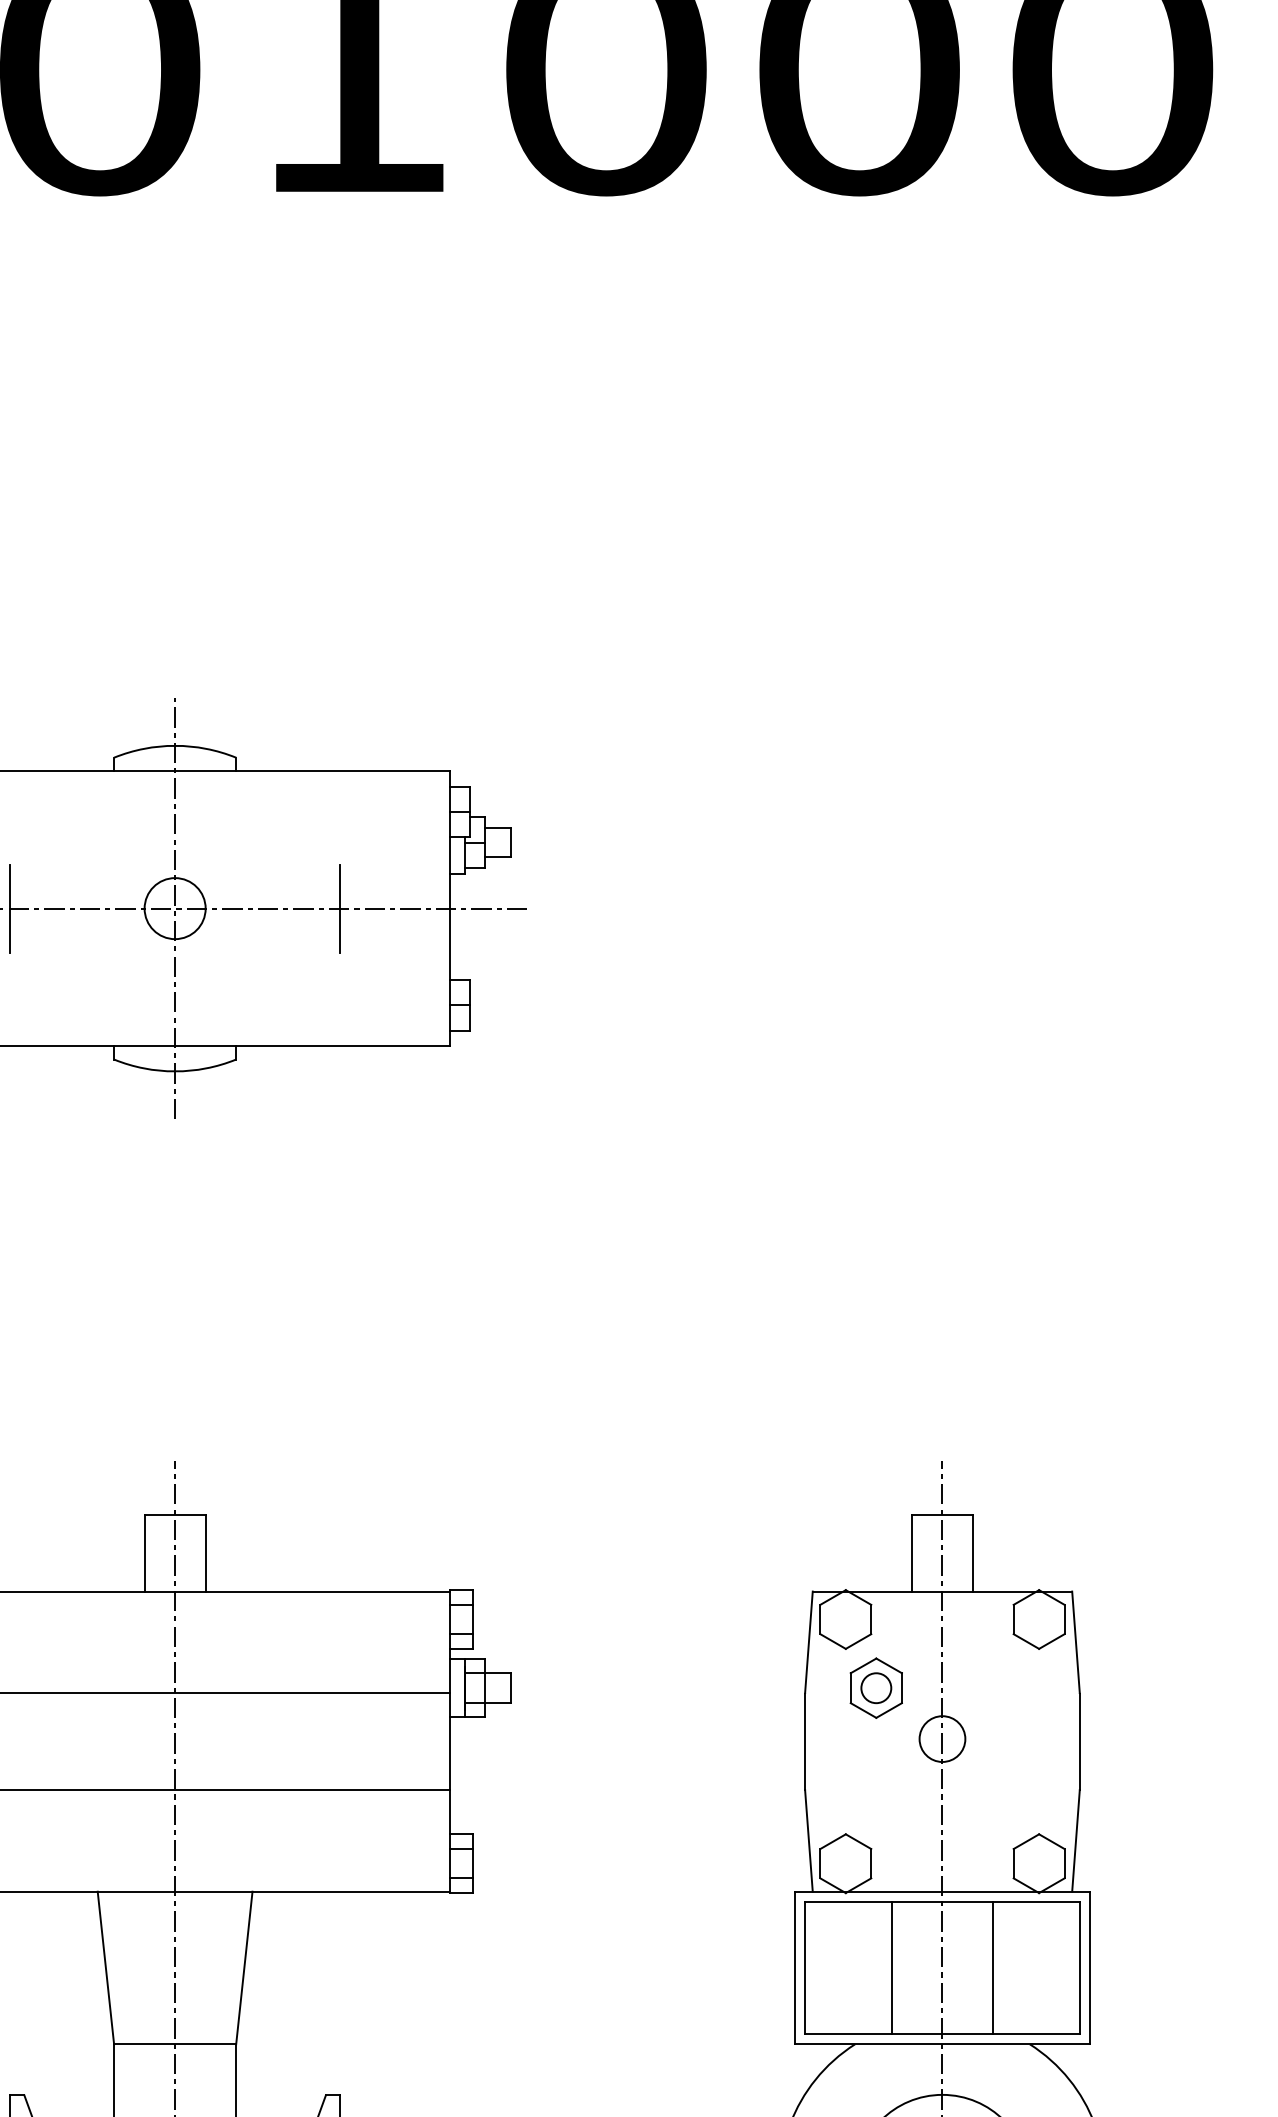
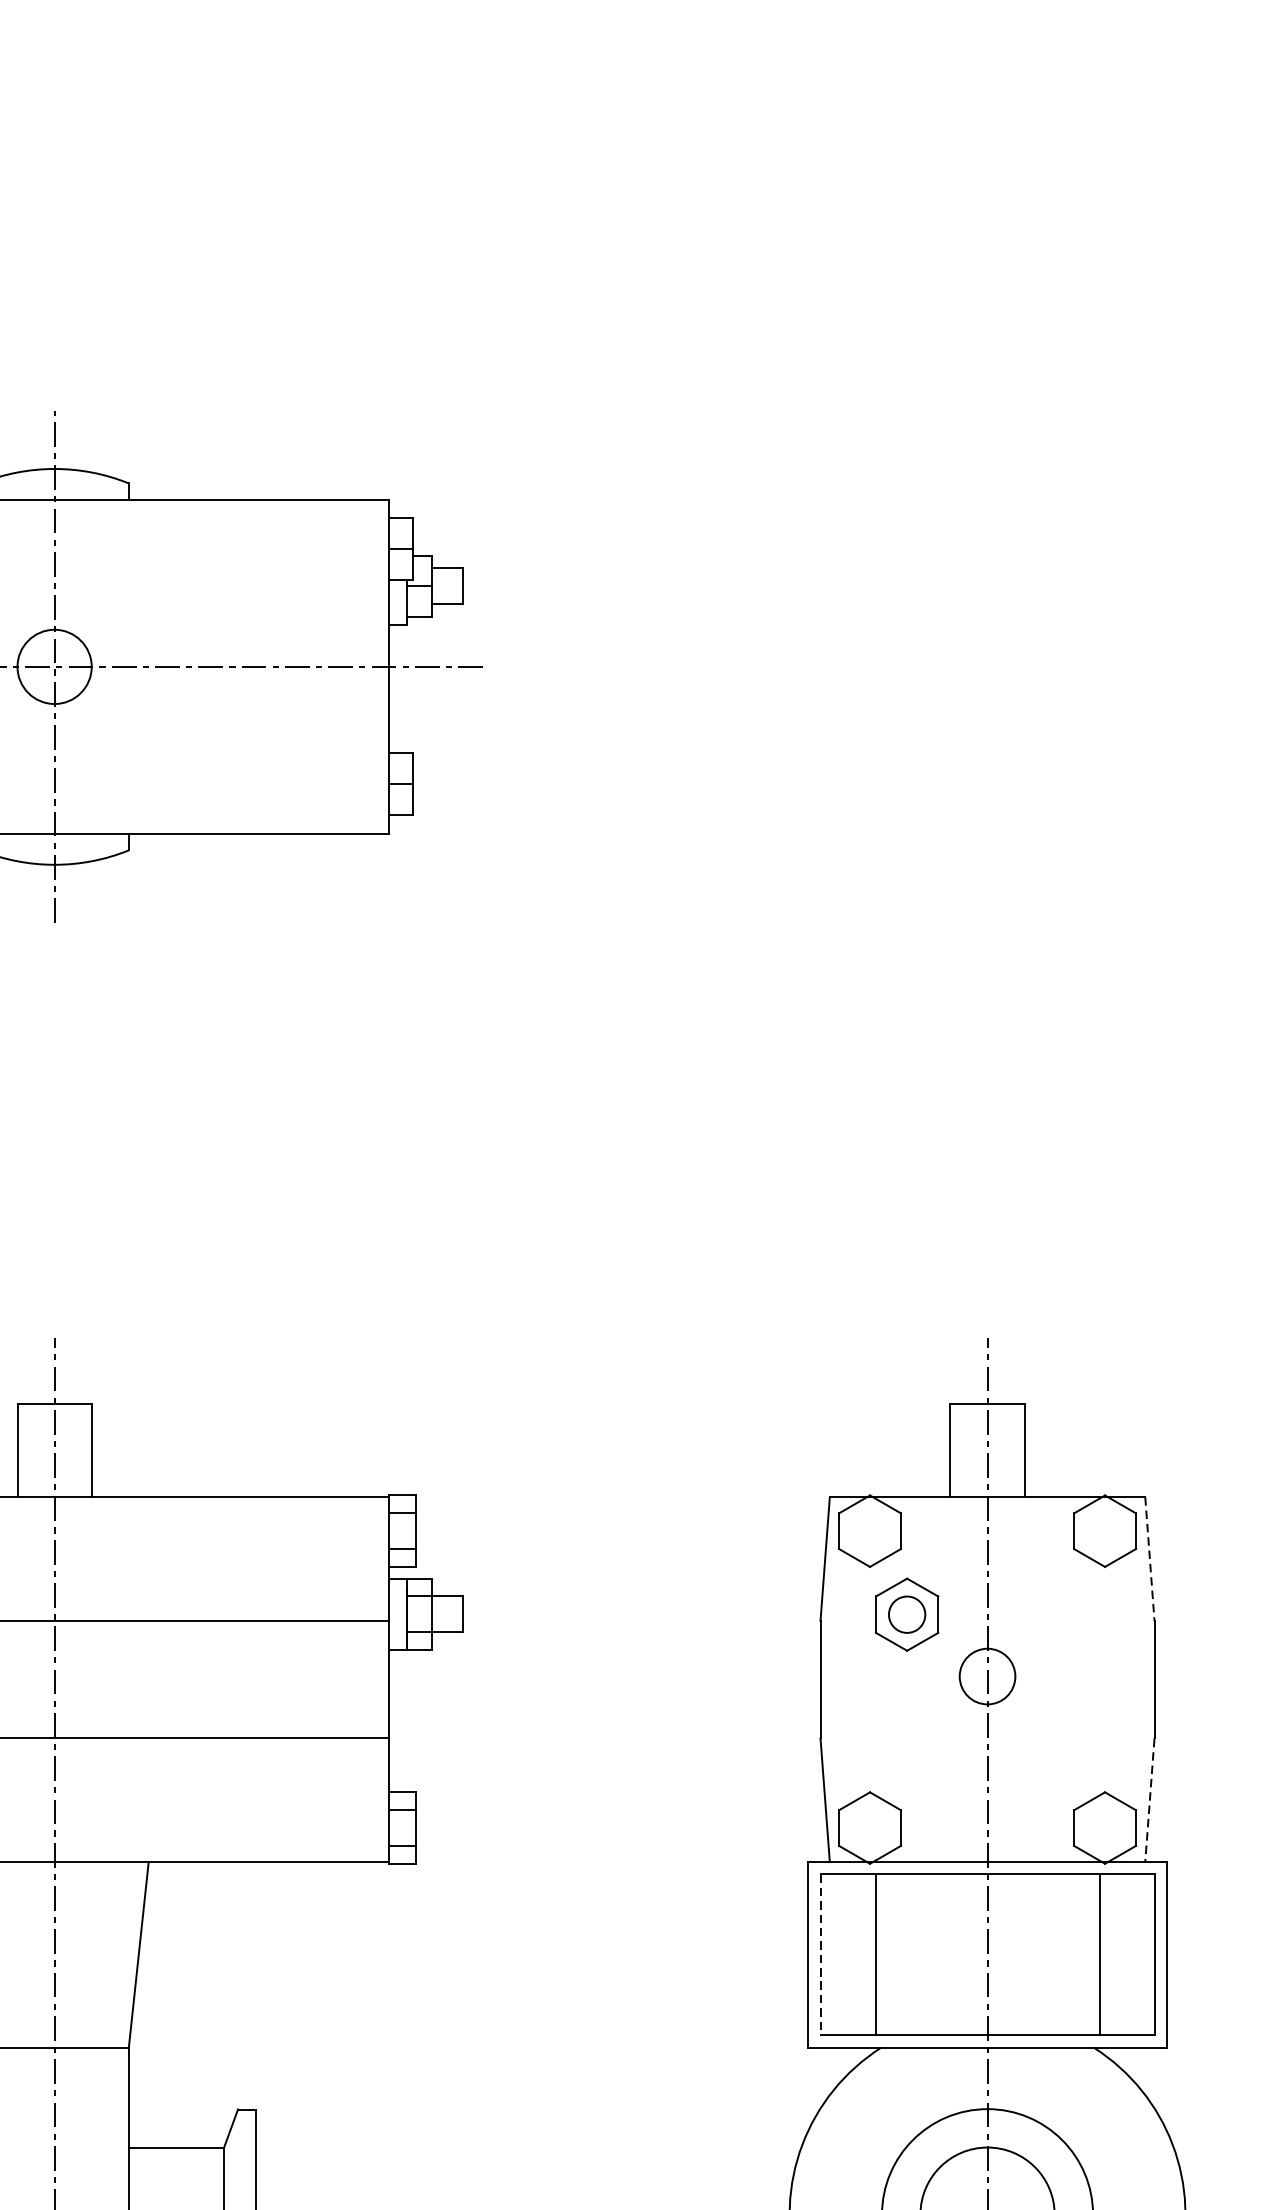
line: (340, 908) -> (255, 666), removed
line: (1075, 1642) -> (1149, 1559), solid -> dashed
line: (1075, 1841) -> (1149, 1801), solid -> dashed
line: (891, 1967) -> (875, 1954), moved
line: (993, 1967) -> (1100, 1954), moved
line: (805, 1968) -> (821, 1955), solid -> dashed

